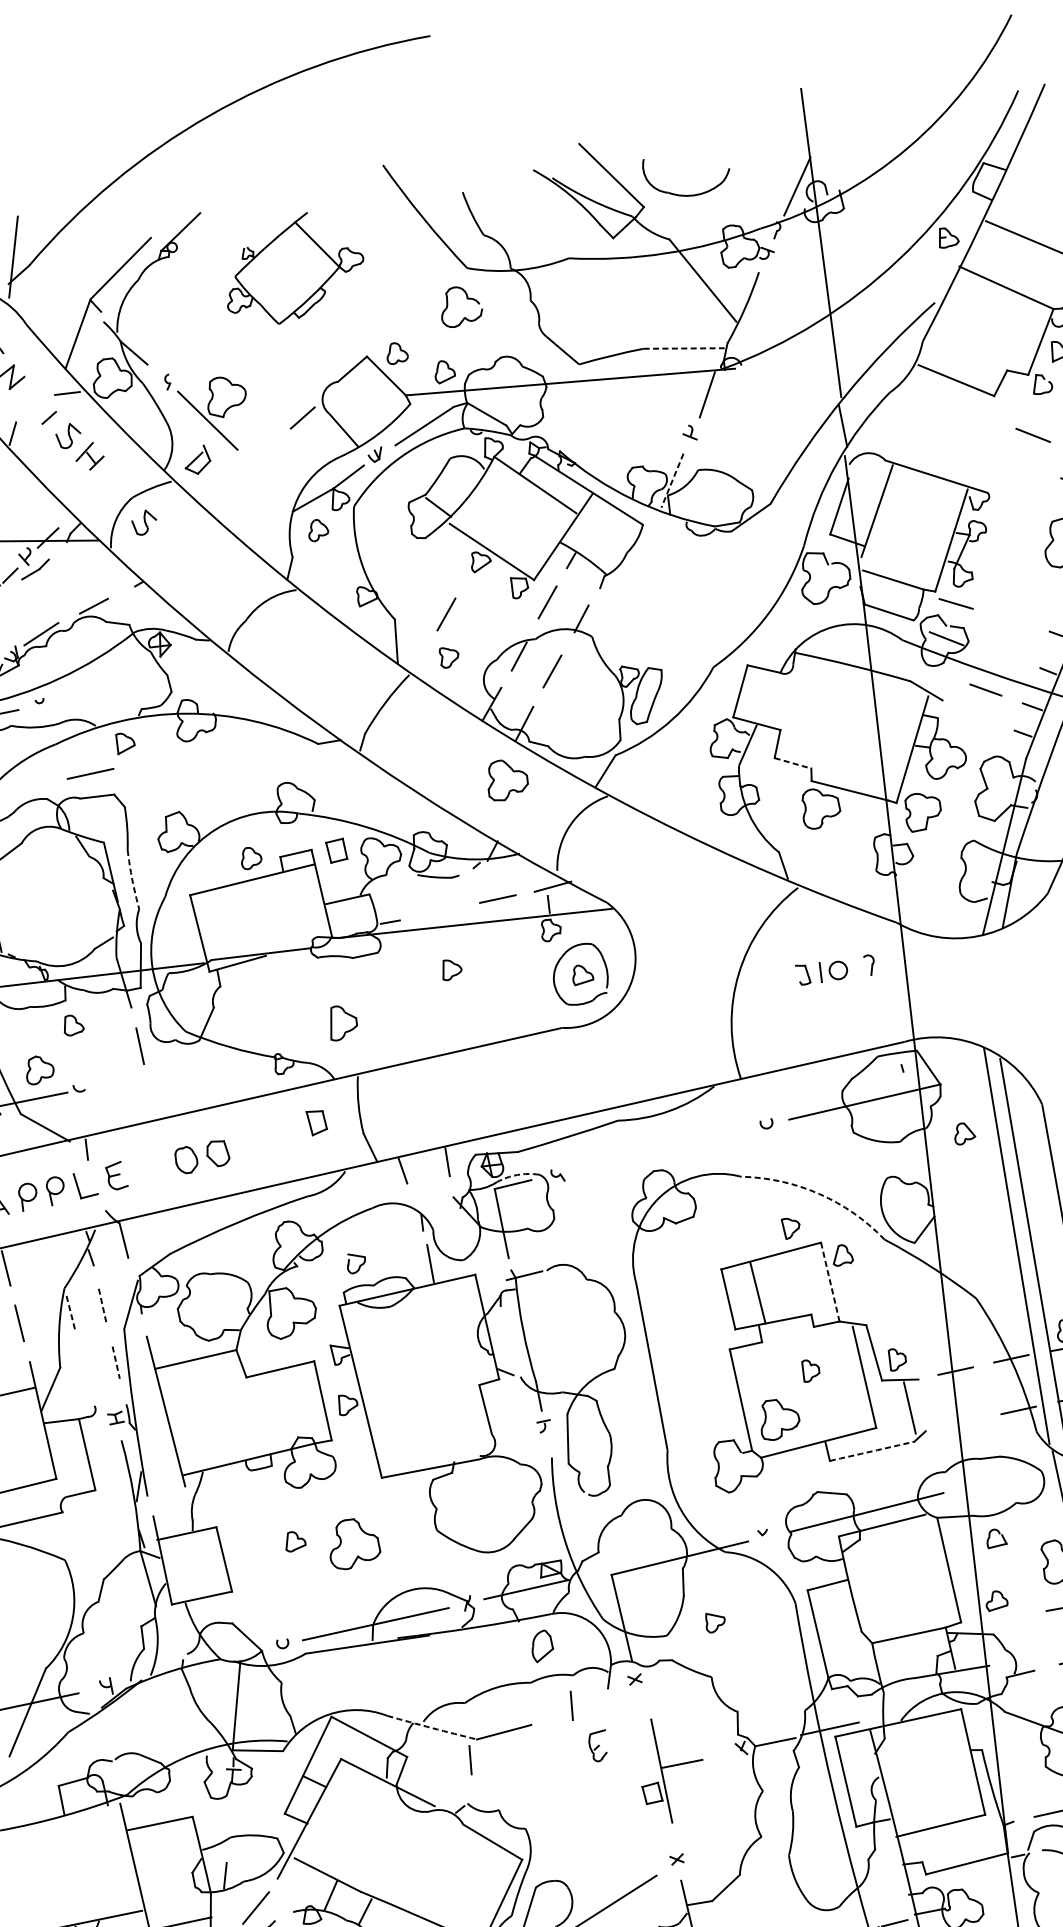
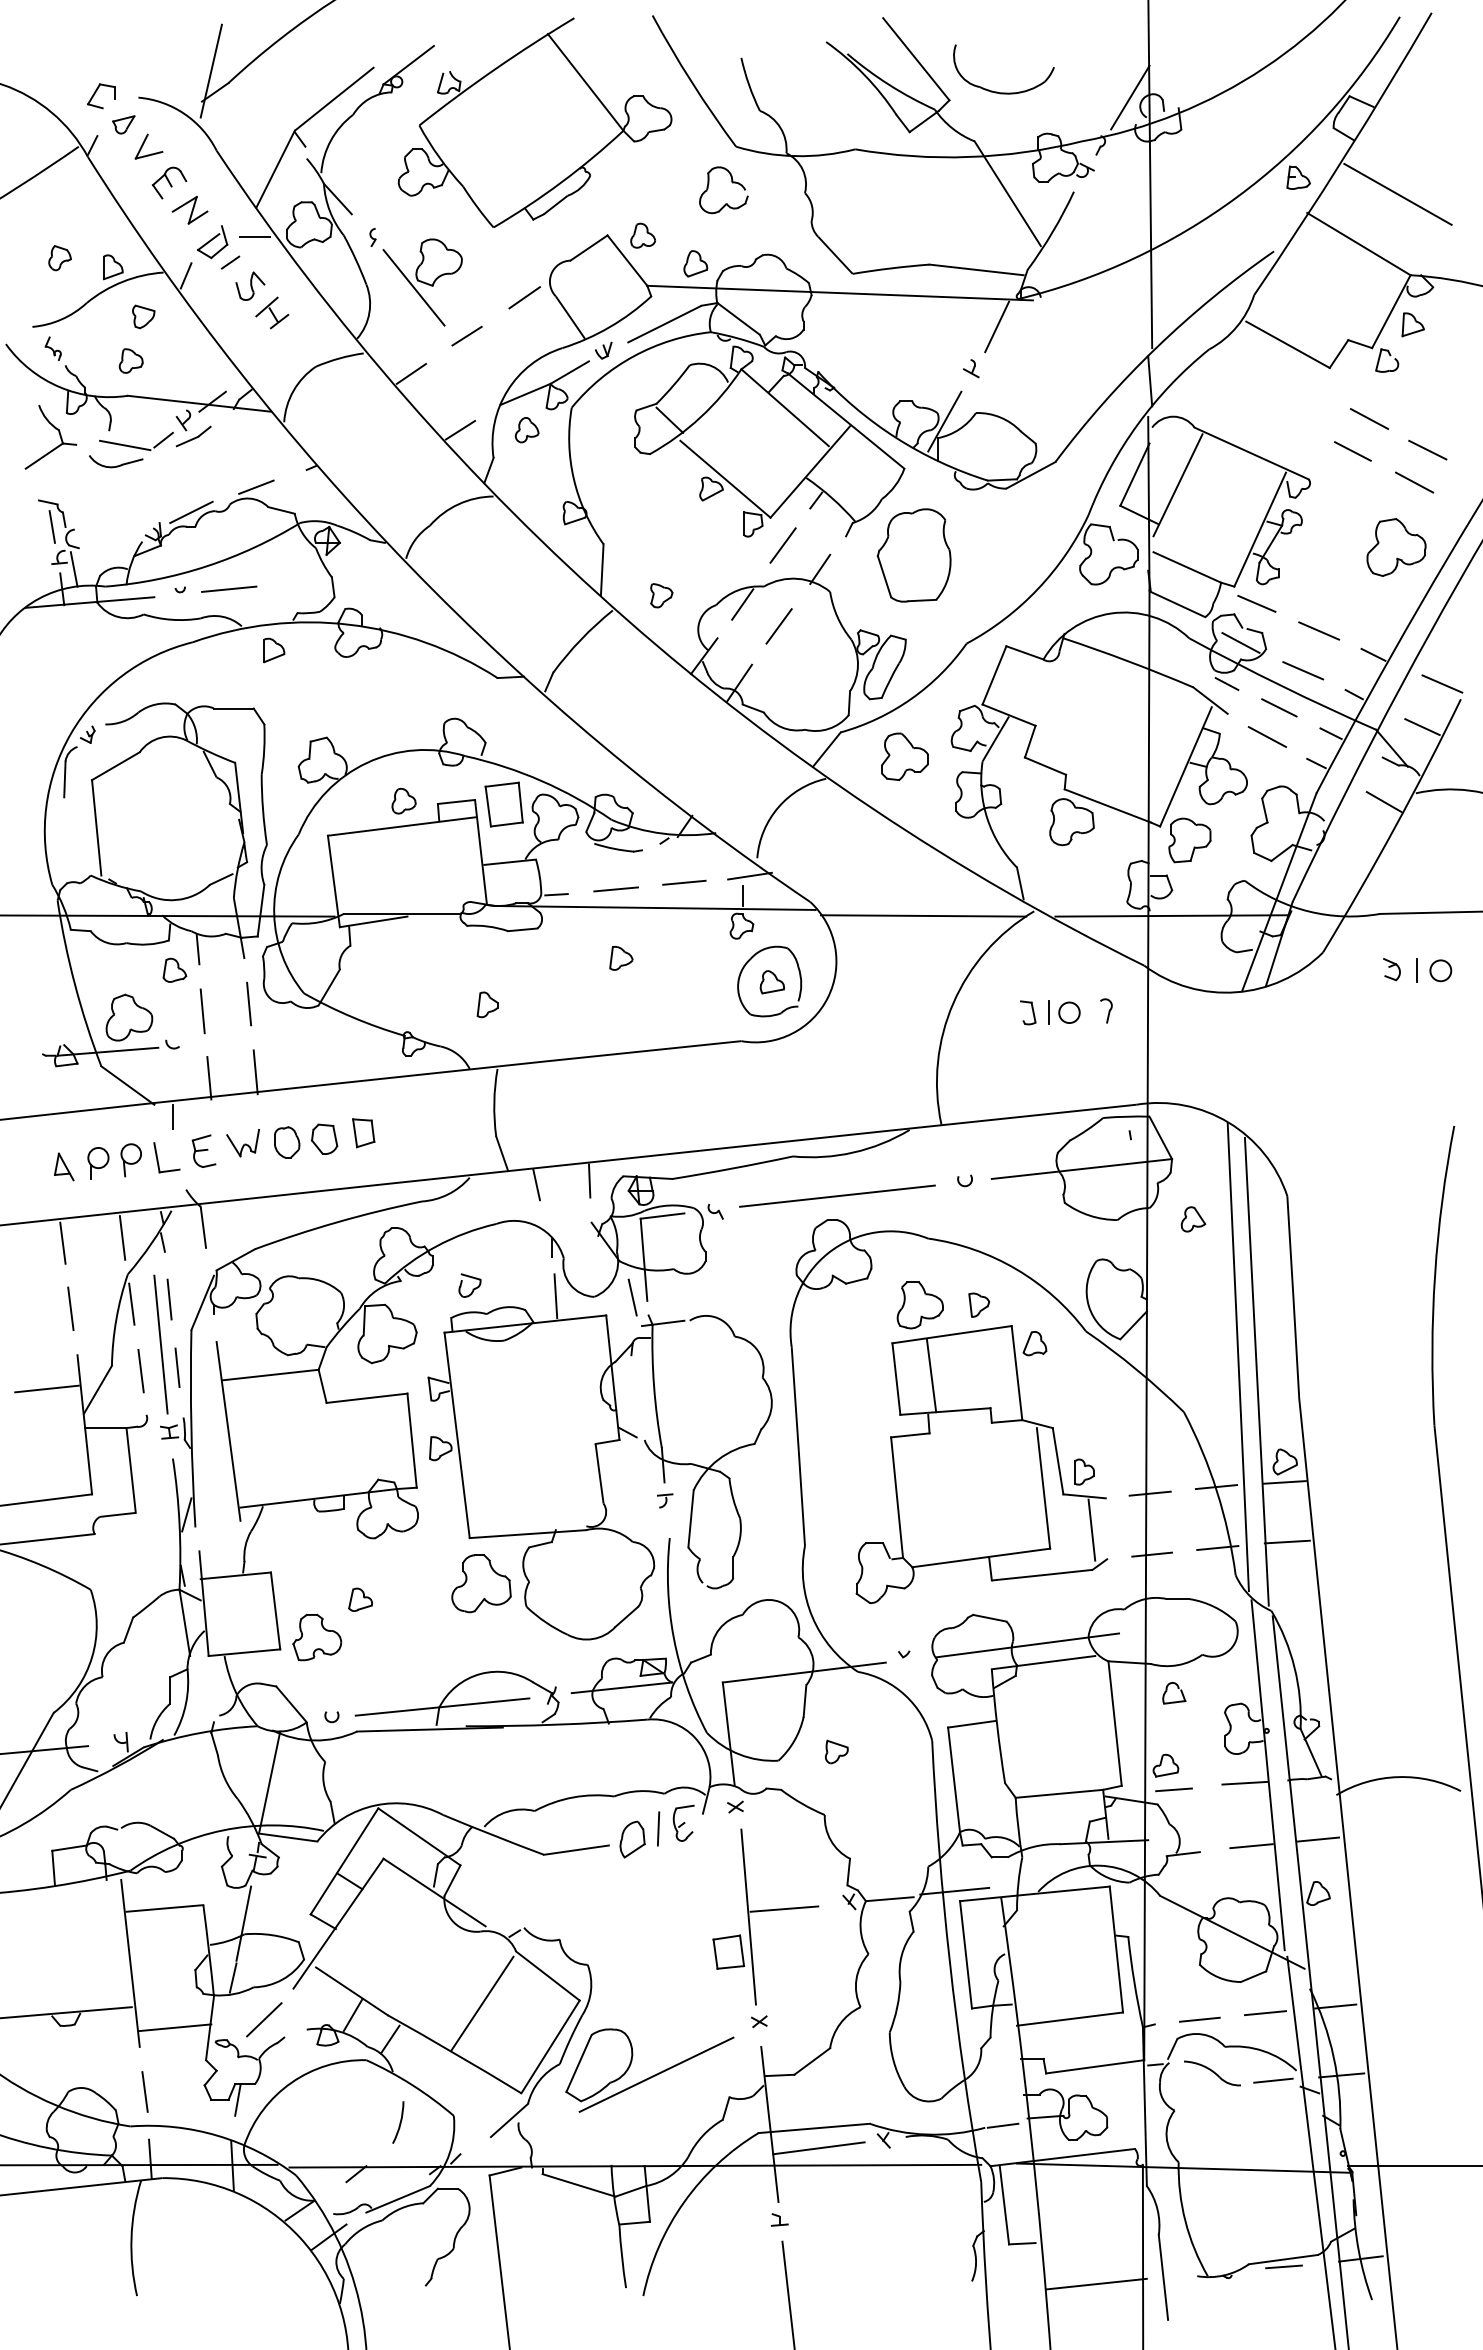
part: (293, 268) -> (534, 122), size x1.67
line: (684, 348) -> (977, 269), dashed -> solid
line: (257, 455) -> (466, 335), added
part: (197, 460) -> (212, 242), moved
line: (1022, 464) -> (1352, 451), added
line: (672, 481) -> (944, 422), dashed -> solid
line: (214, 493) -> (411, 373), added
part: (144, 521) -> (326, 396), removed
line: (261, 536) -> (460, 429), added
part: (659, 597) -> (913, 555), added
line: (445, 614) -> (663, 545), removed
line: (1012, 620) -> (1319, 630), added
line: (1002, 655) -> (1303, 670), added
line: (938, 675) -> (1226, 684), added
line: (978, 715) -> (1267, 736), added
line: (793, 763) -> (1045, 766), dashed -> solid
line: (90, 773) -> (229, 588), moved
part: (507, 779) -> (904, 756), moved
part: (336, 850) -> (503, 804), size x1.67
line: (915, 877) -> (1171, 915), added
arc: (132, 880) -> (263, 810), dashed -> solid
line: (704, 902) -> (923, 915), added
line: (440, 911) -> (616, 889), added
line: (90, 1005) -> (197, 949), added
part: (342, 1022) -> (487, 1004), size x0.62
line: (101, 1057) -> (202, 1011), added
part: (39, 1069) -> (129, 1017), size x1.43
line: (152, 1103) -> (255, 1072), added
line: (114, 1113) -> (209, 1078), added
part: (316, 1122) -> (363, 1133), moved
line: (659, 1149) -> (837, 1195), added
part: (148, 1165) -> (242, 1143), added
arc: (517, 1174) -> (668, 1205), dashed -> solid
arc: (819, 1194) -> (1016, 1269), dashed -> solid
line: (495, 1256) -> (632, 1297), added
line: (56, 1257) -> (122, 1237), added
line: (830, 1282) -> (1017, 1373), dashed -> solid
line: (102, 1305) -> (169, 1299), dashed -> solid
line: (70, 1313) -> (131, 1304), dashed -> solid
line: (99, 1344) -> (160, 1344), added
line: (116, 1363) -> (177, 1368), dashed -> solid
line: (85, 1368) -> (140, 1370), added
part: (811, 1370) -> (982, 1472), removed
part: (779, 1419) -> (919, 1305), moved
line: (963, 1422) -> (1152, 1554), added
arc: (872, 1451) -> (1042, 1575), dashed -> solid
part: (354, 1543) -> (481, 1583), moved
part: (262, 1577) -> (317, 1637), added
line: (1005, 1620) -> (1173, 1789), added
part: (542, 1646) -> (632, 1839), moved
arc: (432, 1728) -> (493, 1835), dashed -> solid
part: (598, 1745) -> (683, 1822), moved
line: (470, 1759) -> (533, 1877), removed
part: (671, 1769) -> (765, 1916), size x1.43
line: (228, 1828) -> (243, 1923), added
line: (439, 1872) -> (482, 2003), added

